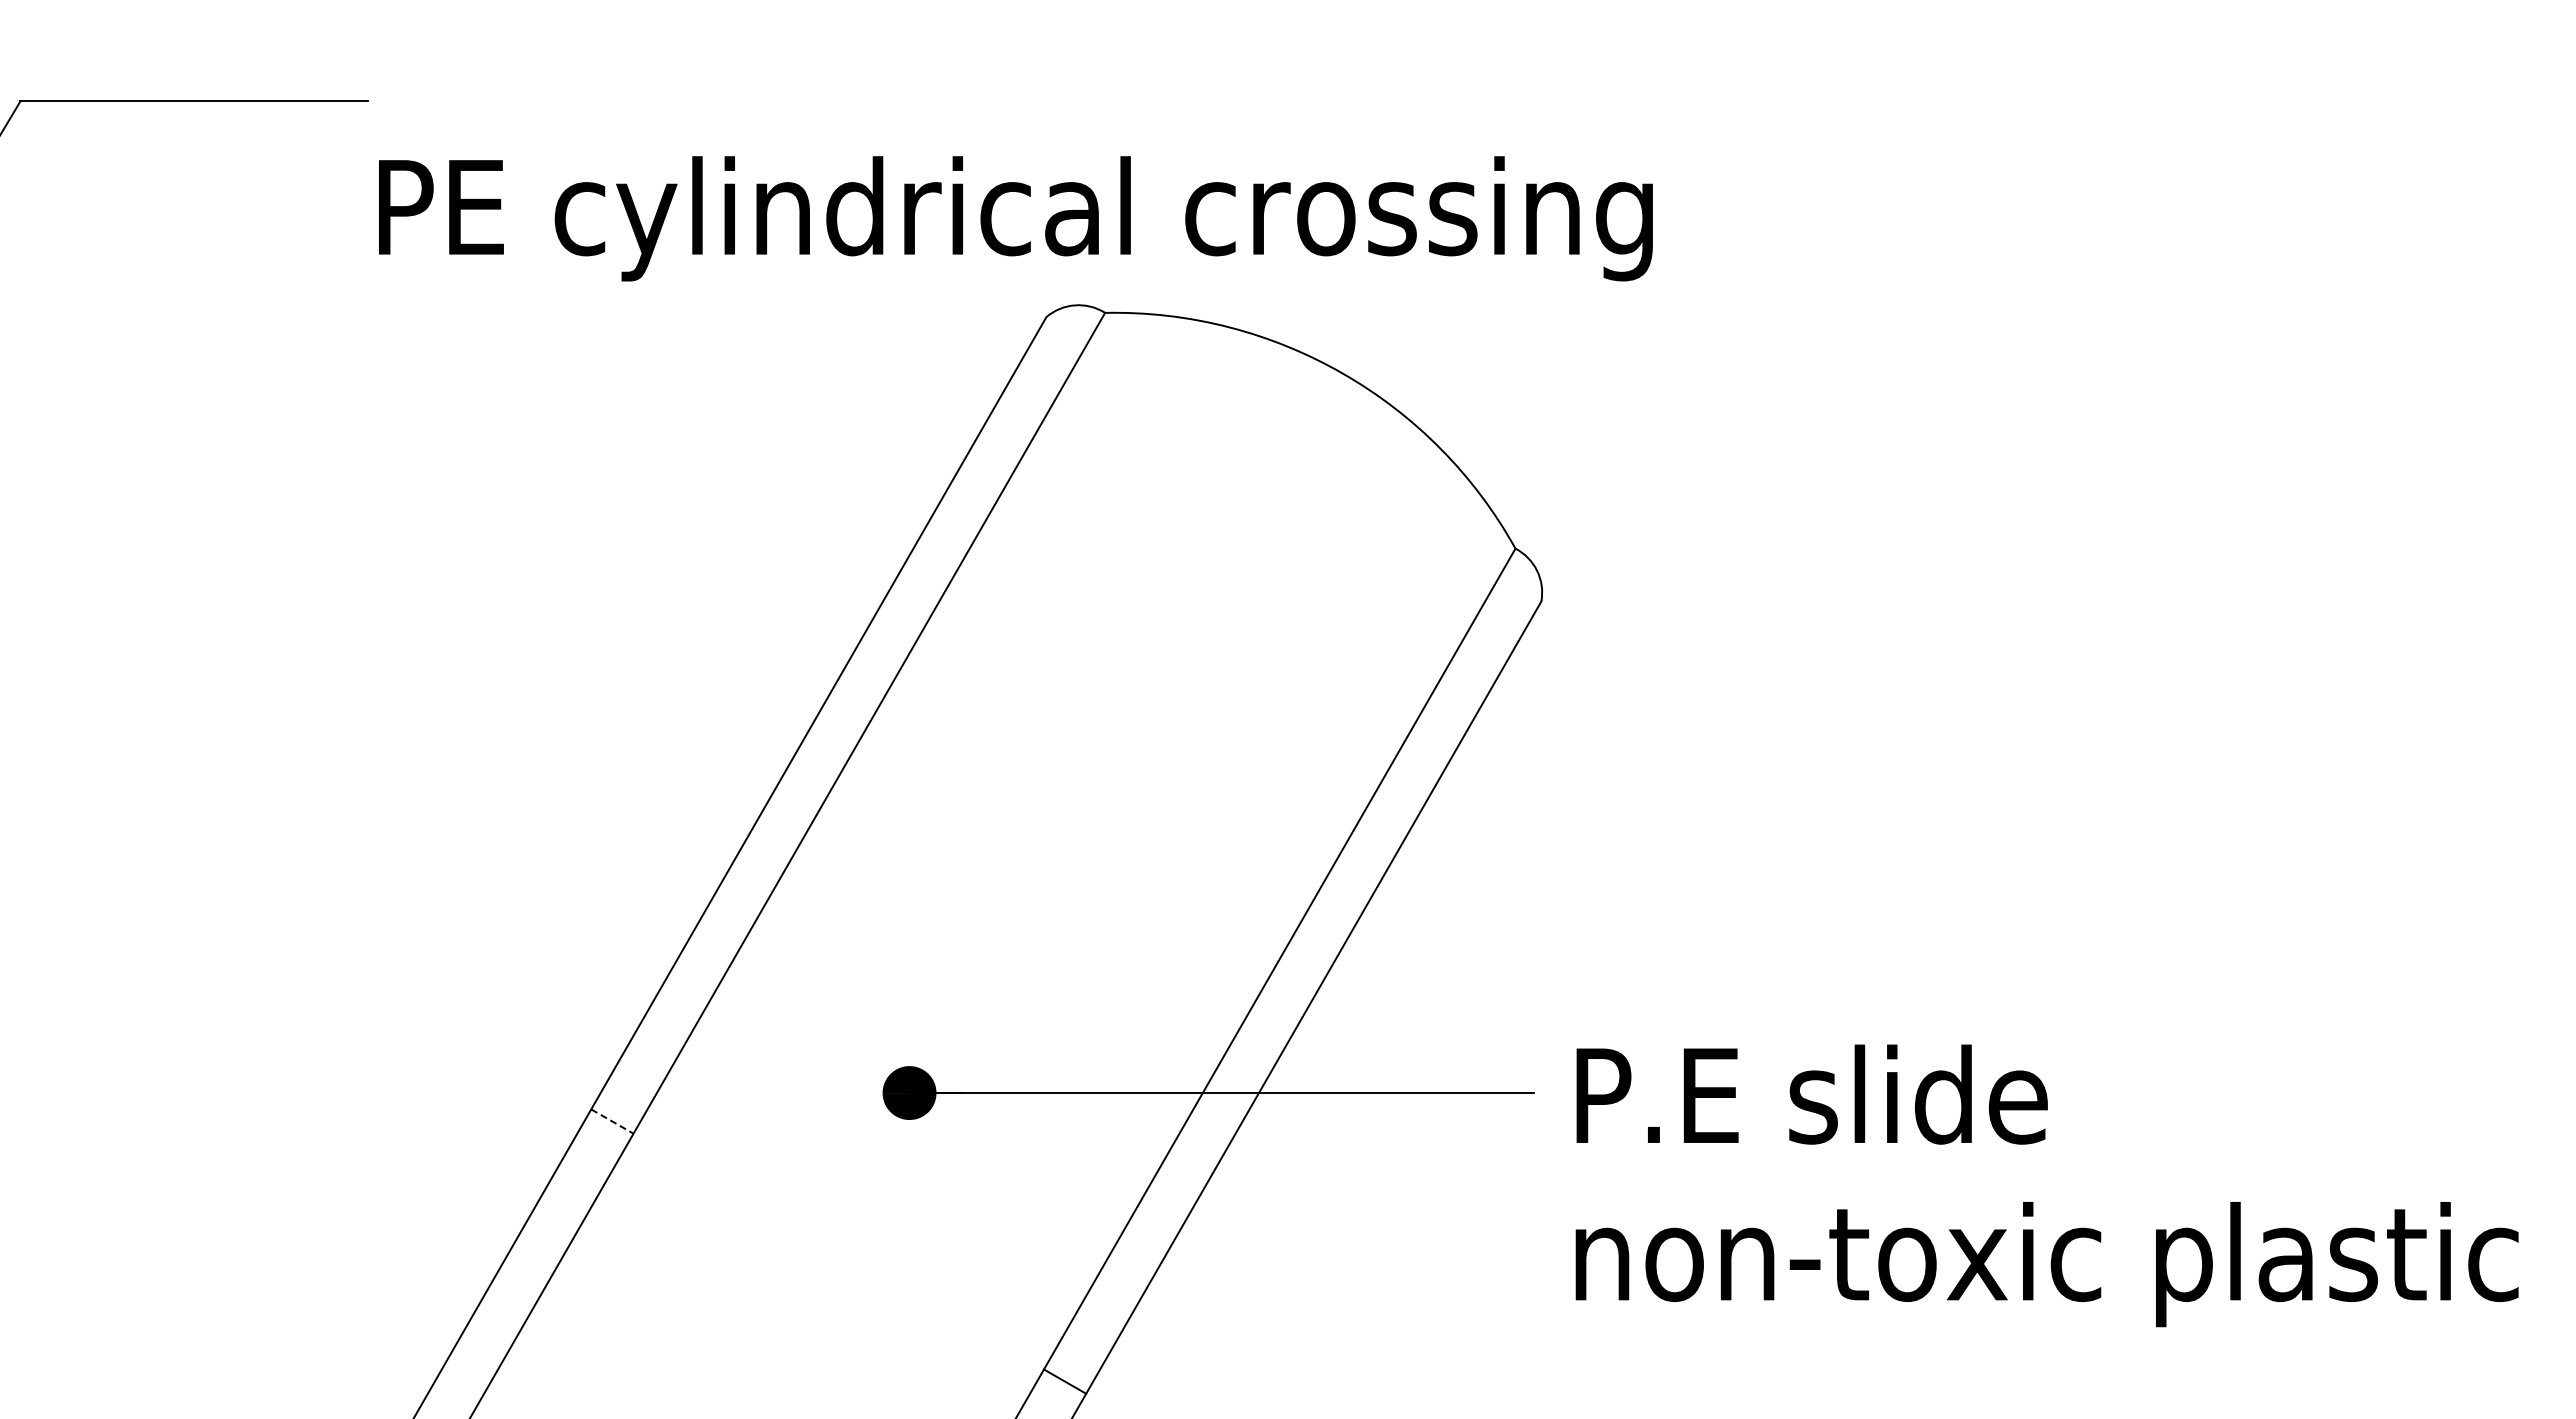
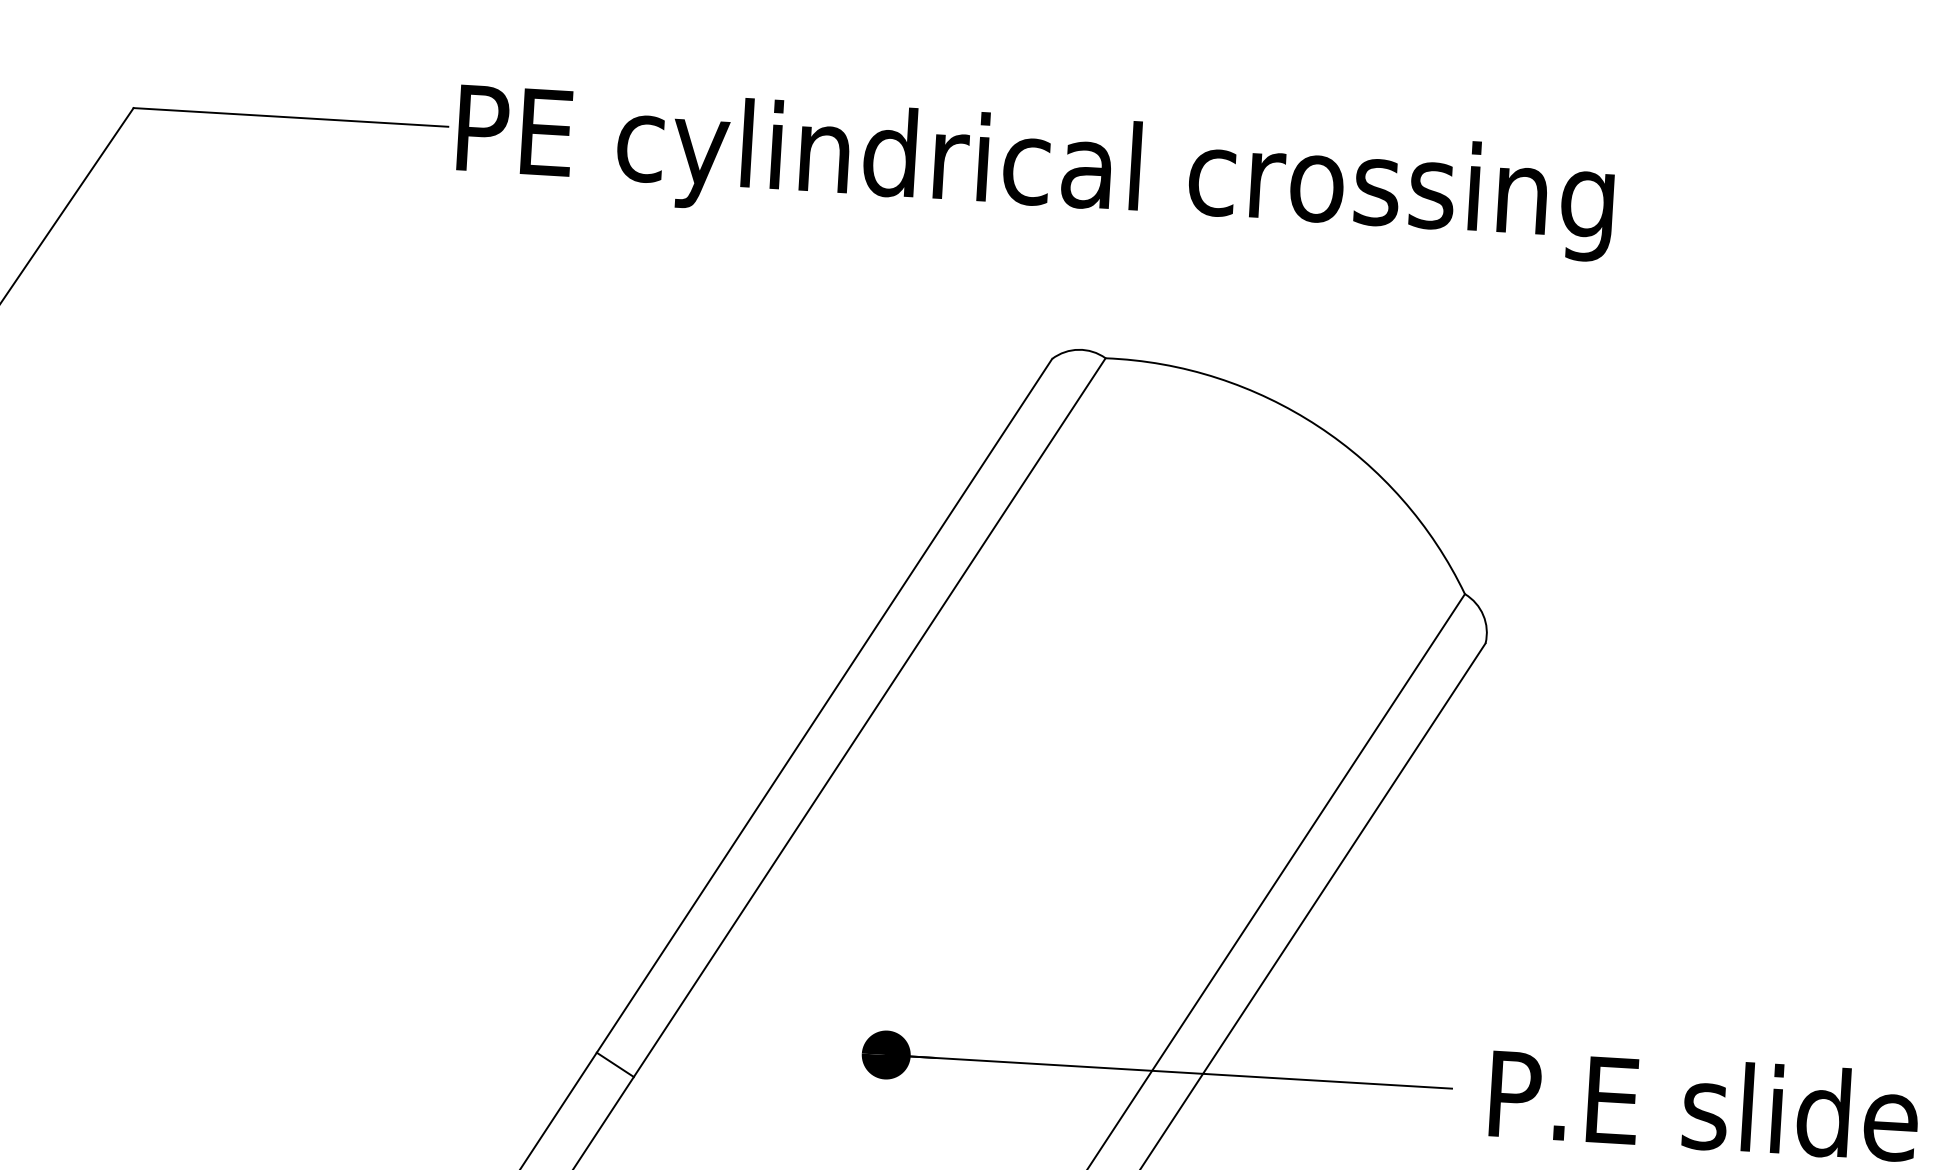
text: (1015, 218) -> (1035, 171), moved
line: (612, 1121) -> (615, 1064), dashed -> solid

